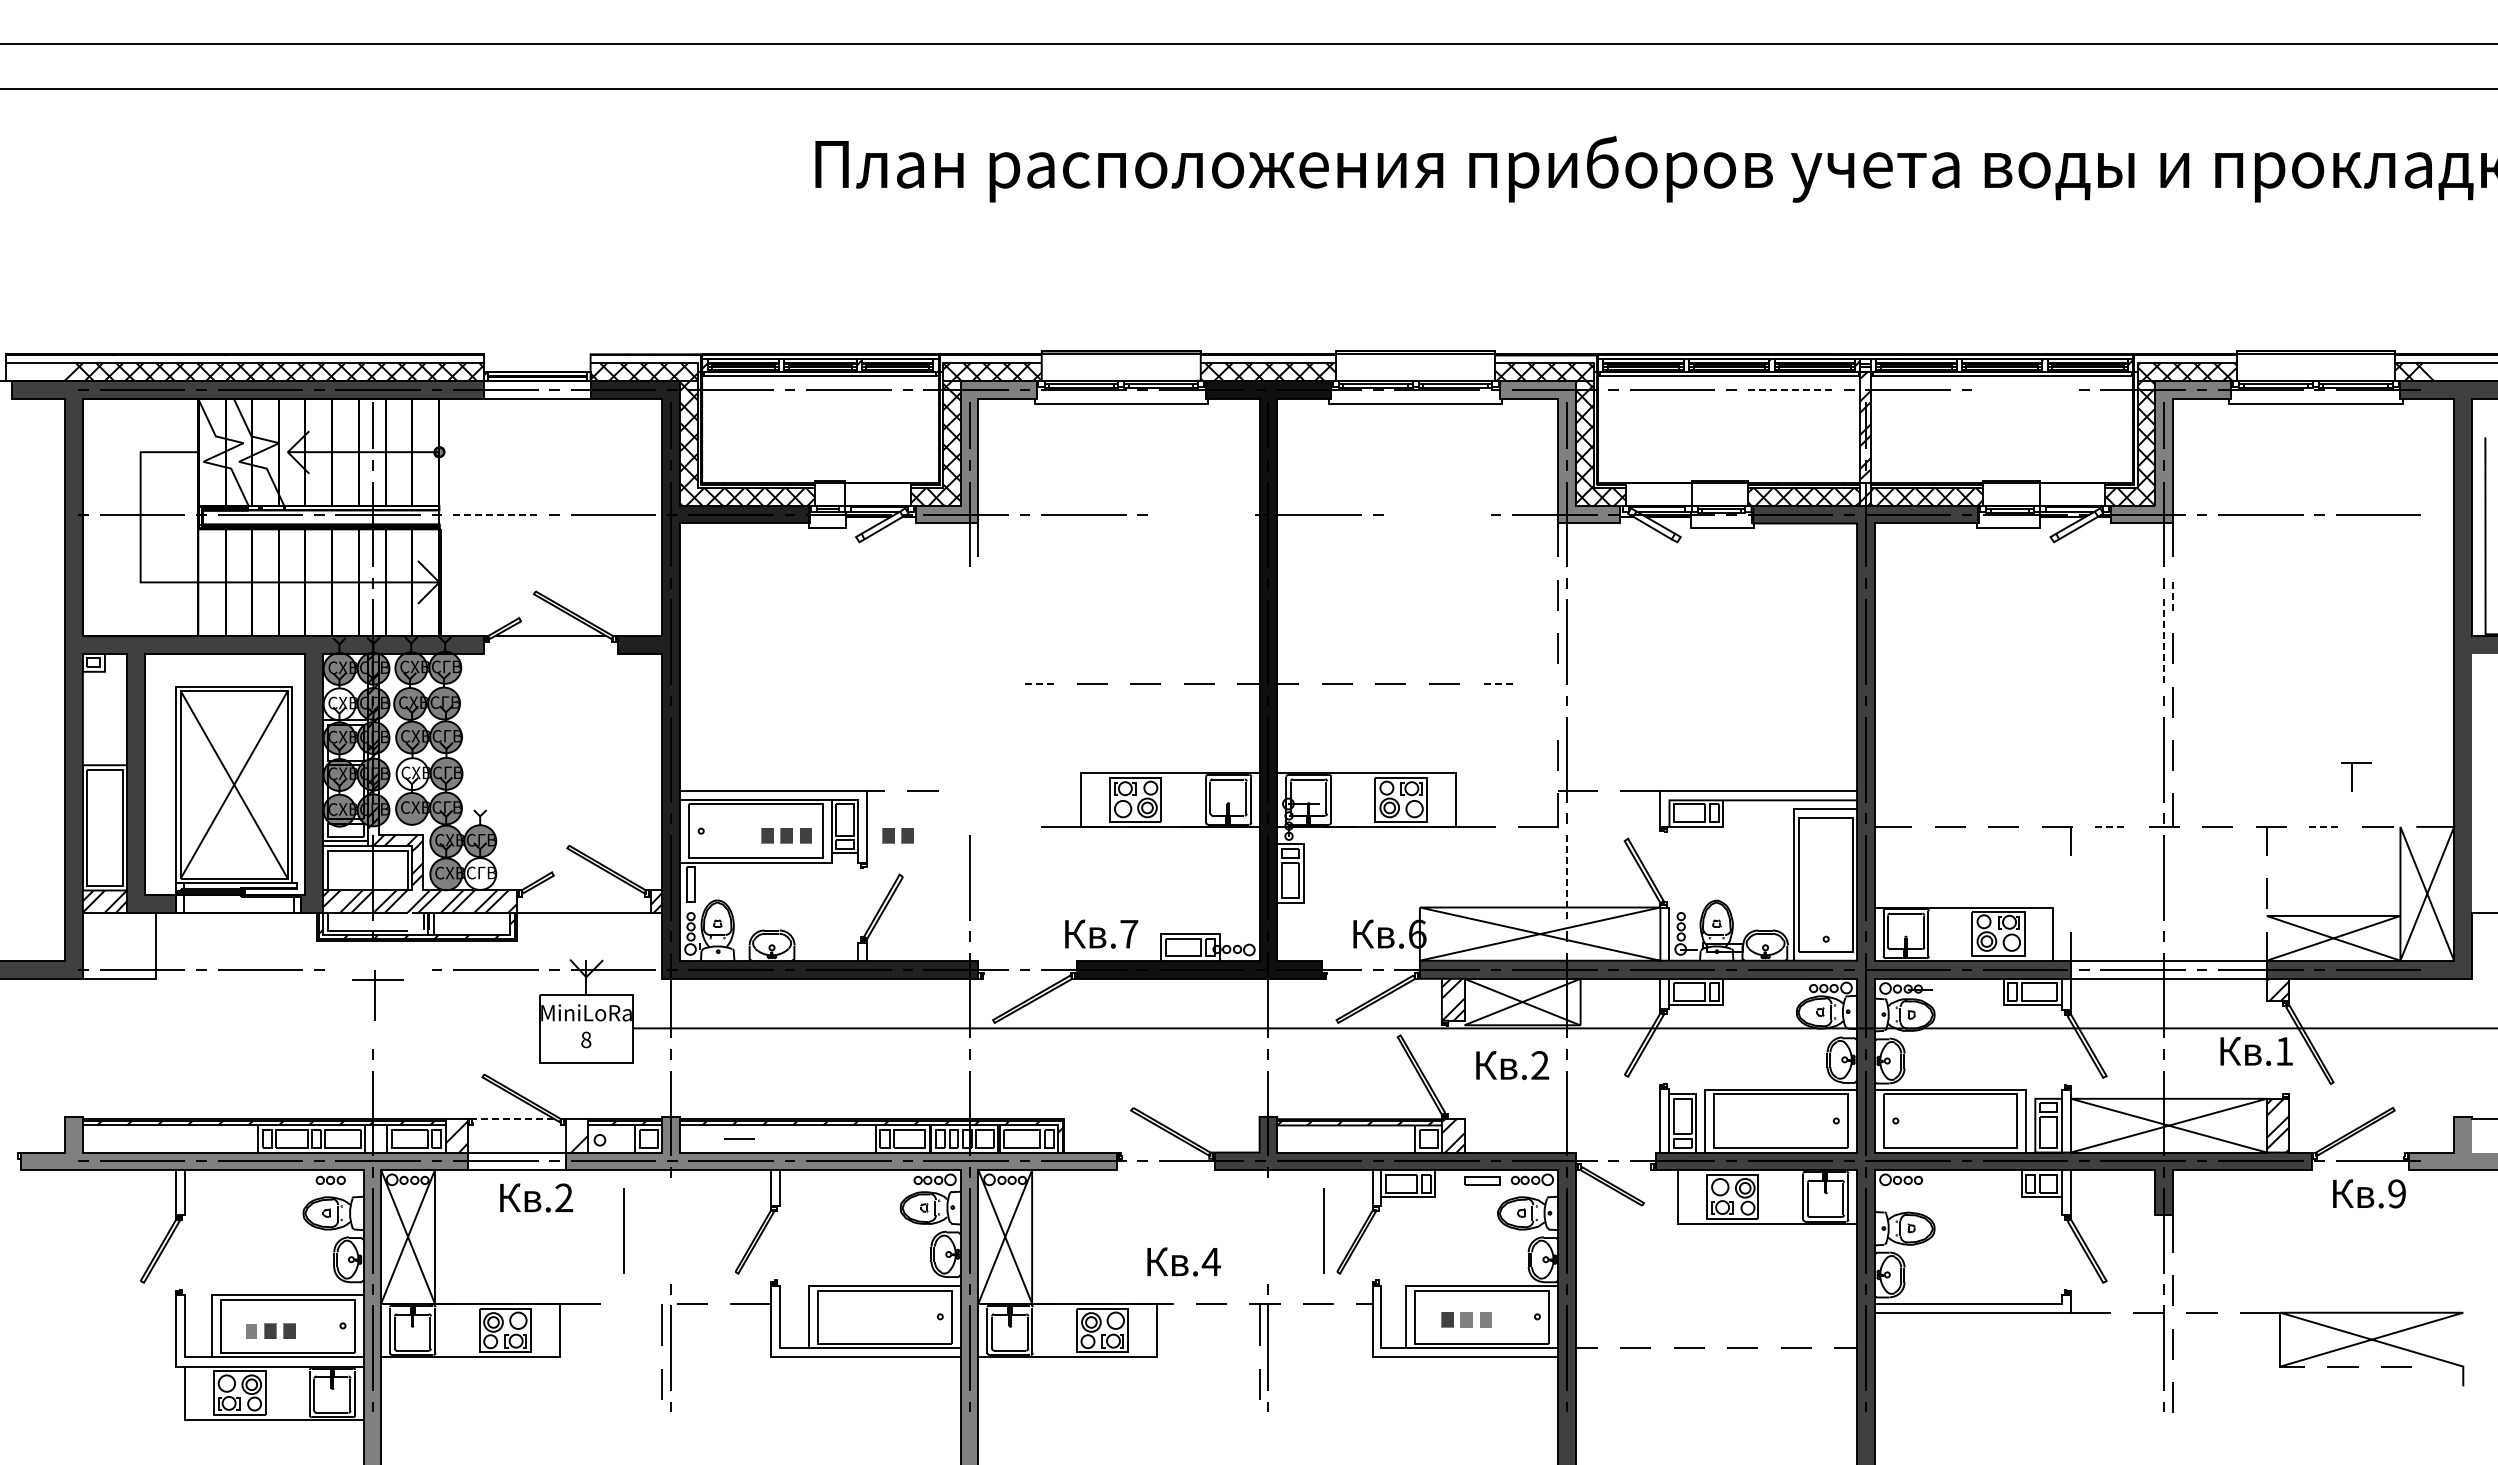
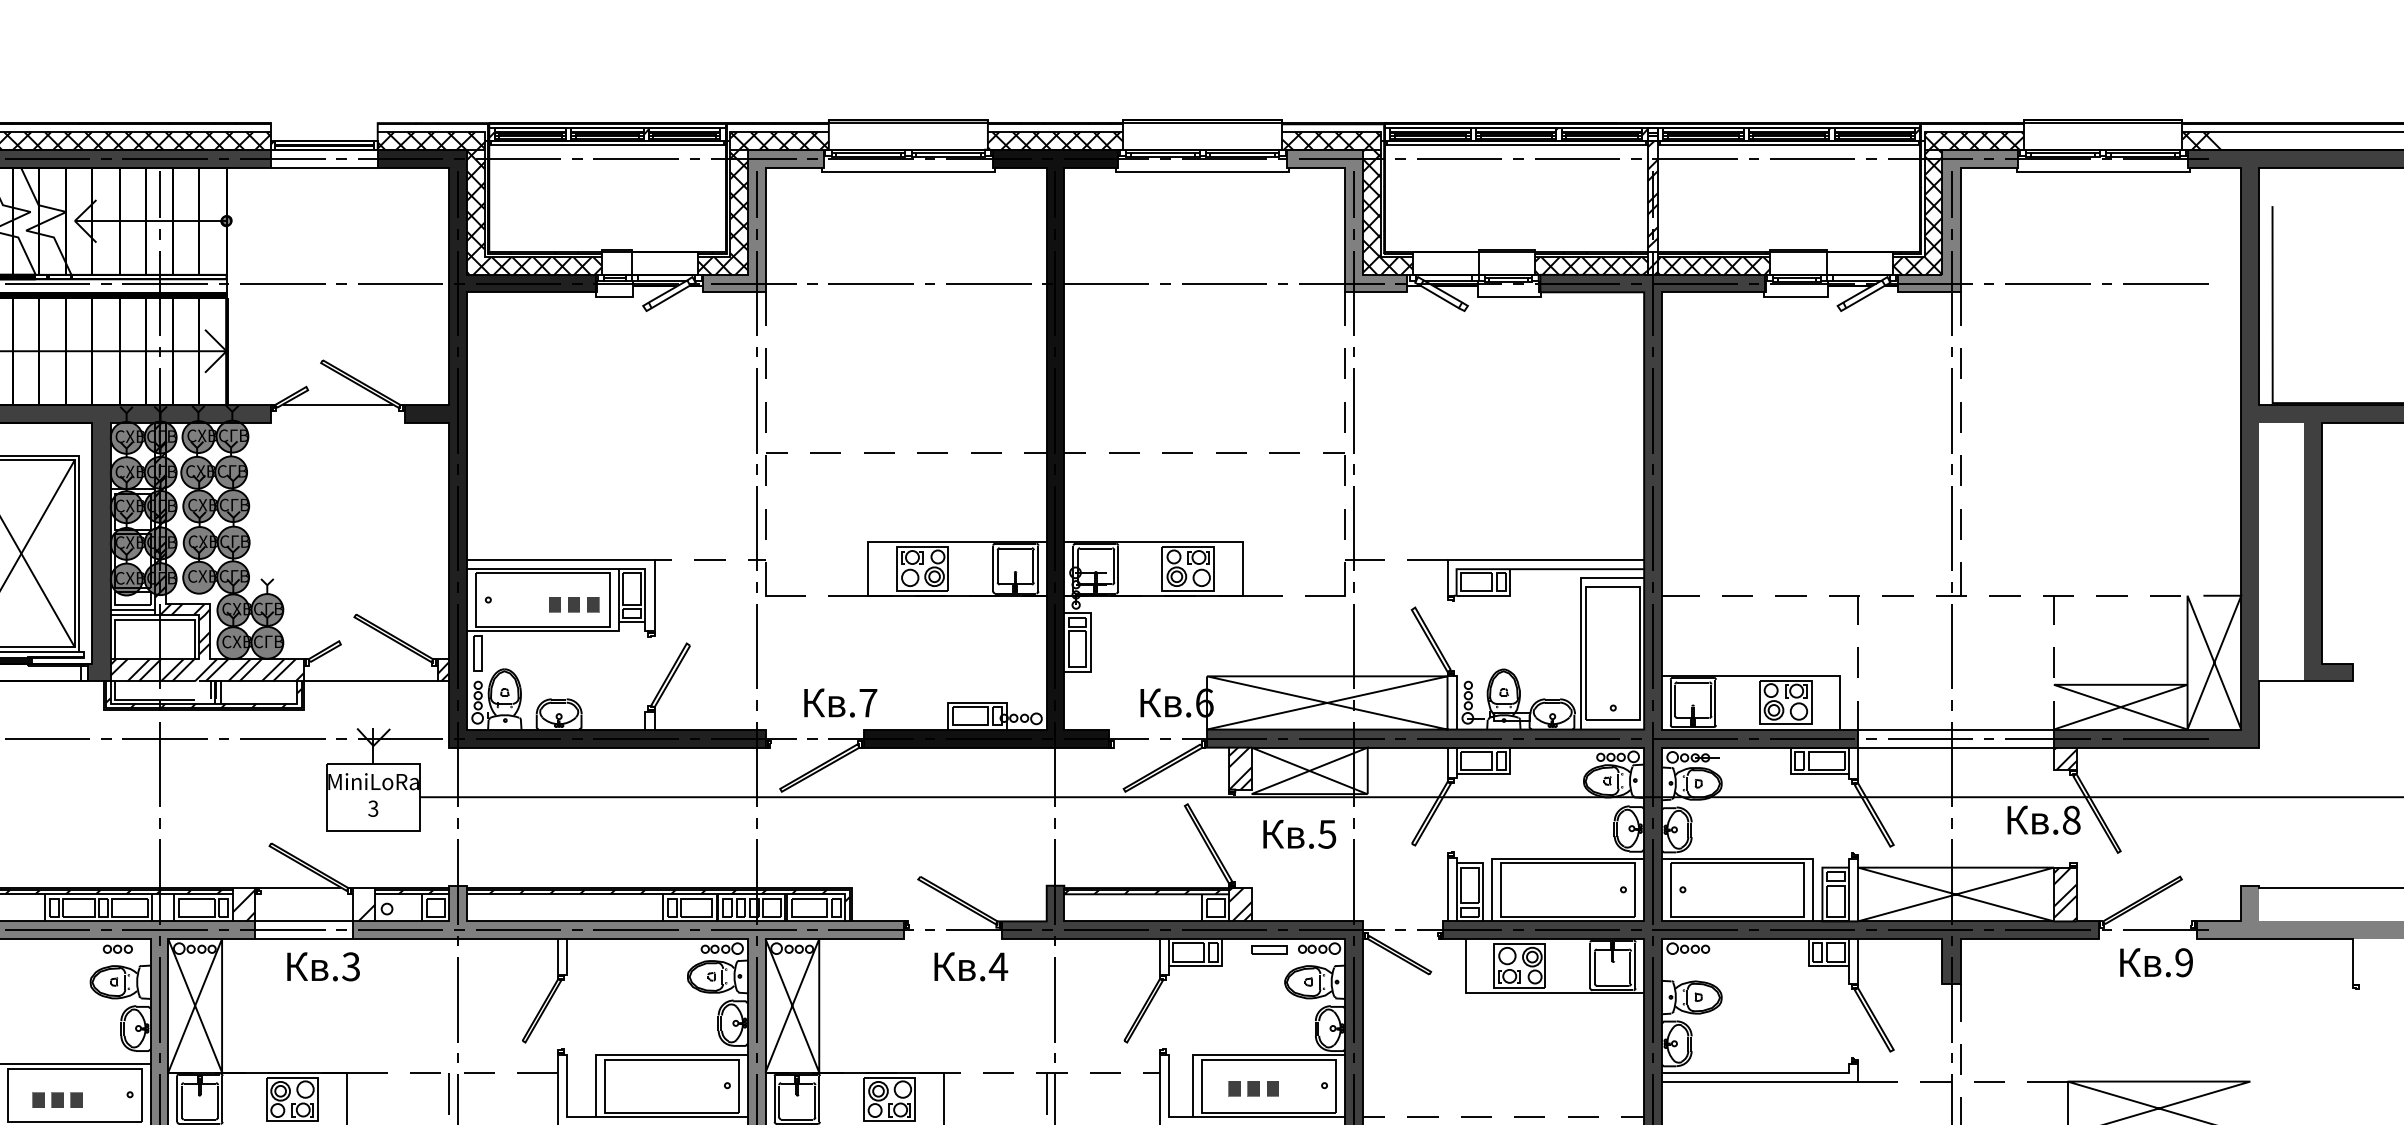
line: (1790, 389) -> (1577, 158), dashed -> solid
line: (2025, 389) -> (1812, 158), added
line: (1201, 514) -> (988, 283), added
line: (1436, 514) -> (1223, 283), added
line: (495, 515) -> (282, 284), dashed -> solid
line: (2173, 595) -> (1960, 364), dashed -> solid
line: (2164, 642) -> (1951, 411), dashed -> solid
line: (1038, 684) -> (825, 453), dashed -> solid
line: (1497, 684) -> (1284, 453), dashed -> solid
part: (1557, 700) -> (1344, 469), added
part: (978, 702) -> (765, 471), added
fill: (339, 704) -> (126, 473), added
fill: (412, 774) -> (199, 543), added
part: (2356, 776) -> (2143, 545), removed
line: (2110, 826) -> (1897, 595), dashed -> solid
line: (2324, 826) -> (2111, 595), dashed -> solid
part: (897, 835) -> (684, 604), removed
fill: (480, 873) -> (267, 642), added
line: (1566, 877) -> (1353, 646), dashed -> solid
line: (2070, 893) -> (1857, 662), added
text: (1101, 933) -> (840, 702), moved
part: (377, 995) -> (164, 764), size x1.67
text: (586, 1039) -> (373, 808), 8 -> 3
text: (2284, 1051) -> (2071, 820), .1 -> .8
text: (1540, 1065) -> (1327, 834), .2 -> .5
line: (512, 1119) -> (299, 888), dashed -> solid
line: (739, 1138) -> (425, 1072), moved
text: (563, 1198) -> (350, 967), .2 -> .3
line: (623, 1230) -> (457, 999), moved
line: (1323, 1230) -> (1054, 999), moved
text: (1183, 1261) -> (970, 966), moved
fill: (1466, 1319) -> (1253, 1088), added
fill: (1485, 1319) -> (1272, 1088), added
fill: (251, 1331) -> (38, 1100), added

